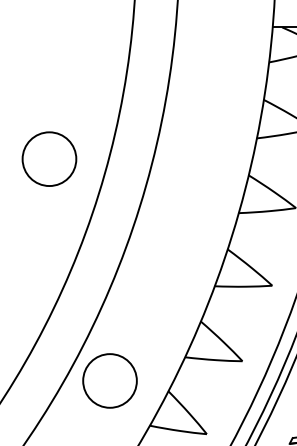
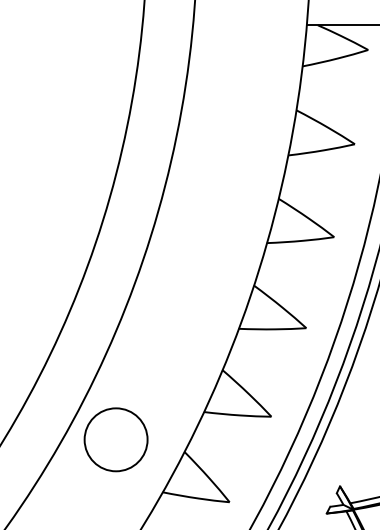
circle: (48, 158) -> (44, 179), removed

